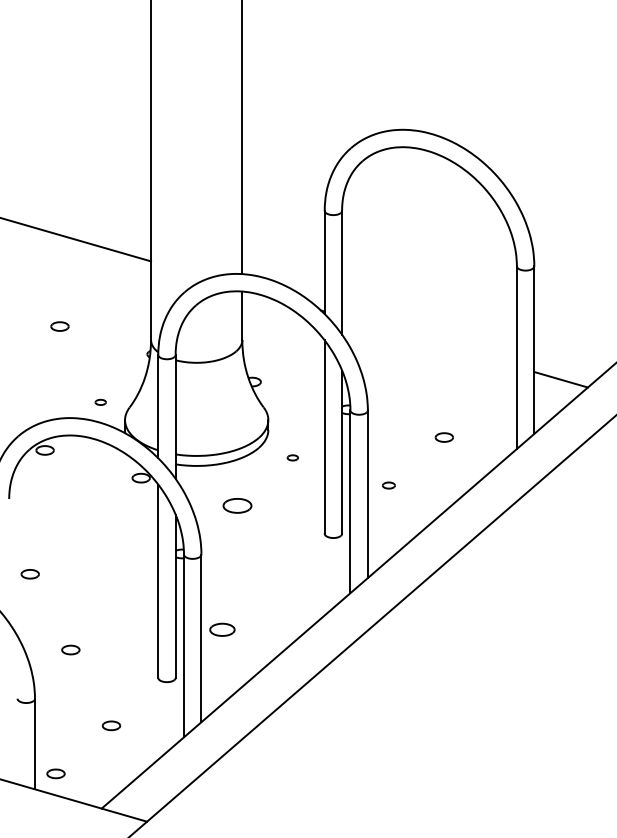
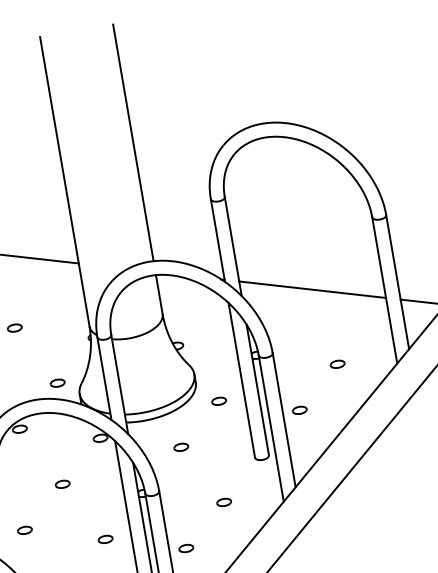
line: (429, 341) -> (312, 289), added
part: (100, 402) -> (57, 383), size x1.67
part: (292, 457) -> (218, 401), size x1.67
part: (388, 485) -> (299, 410), size x1.43
part: (236, 505) -> (180, 447), size x0.62
part: (85, 526) -> (62, 484), added
part: (277, 581) -> (223, 502), added
part: (125, 601) -> (104, 539), added
part: (222, 629) -> (186, 548), size x0.71

